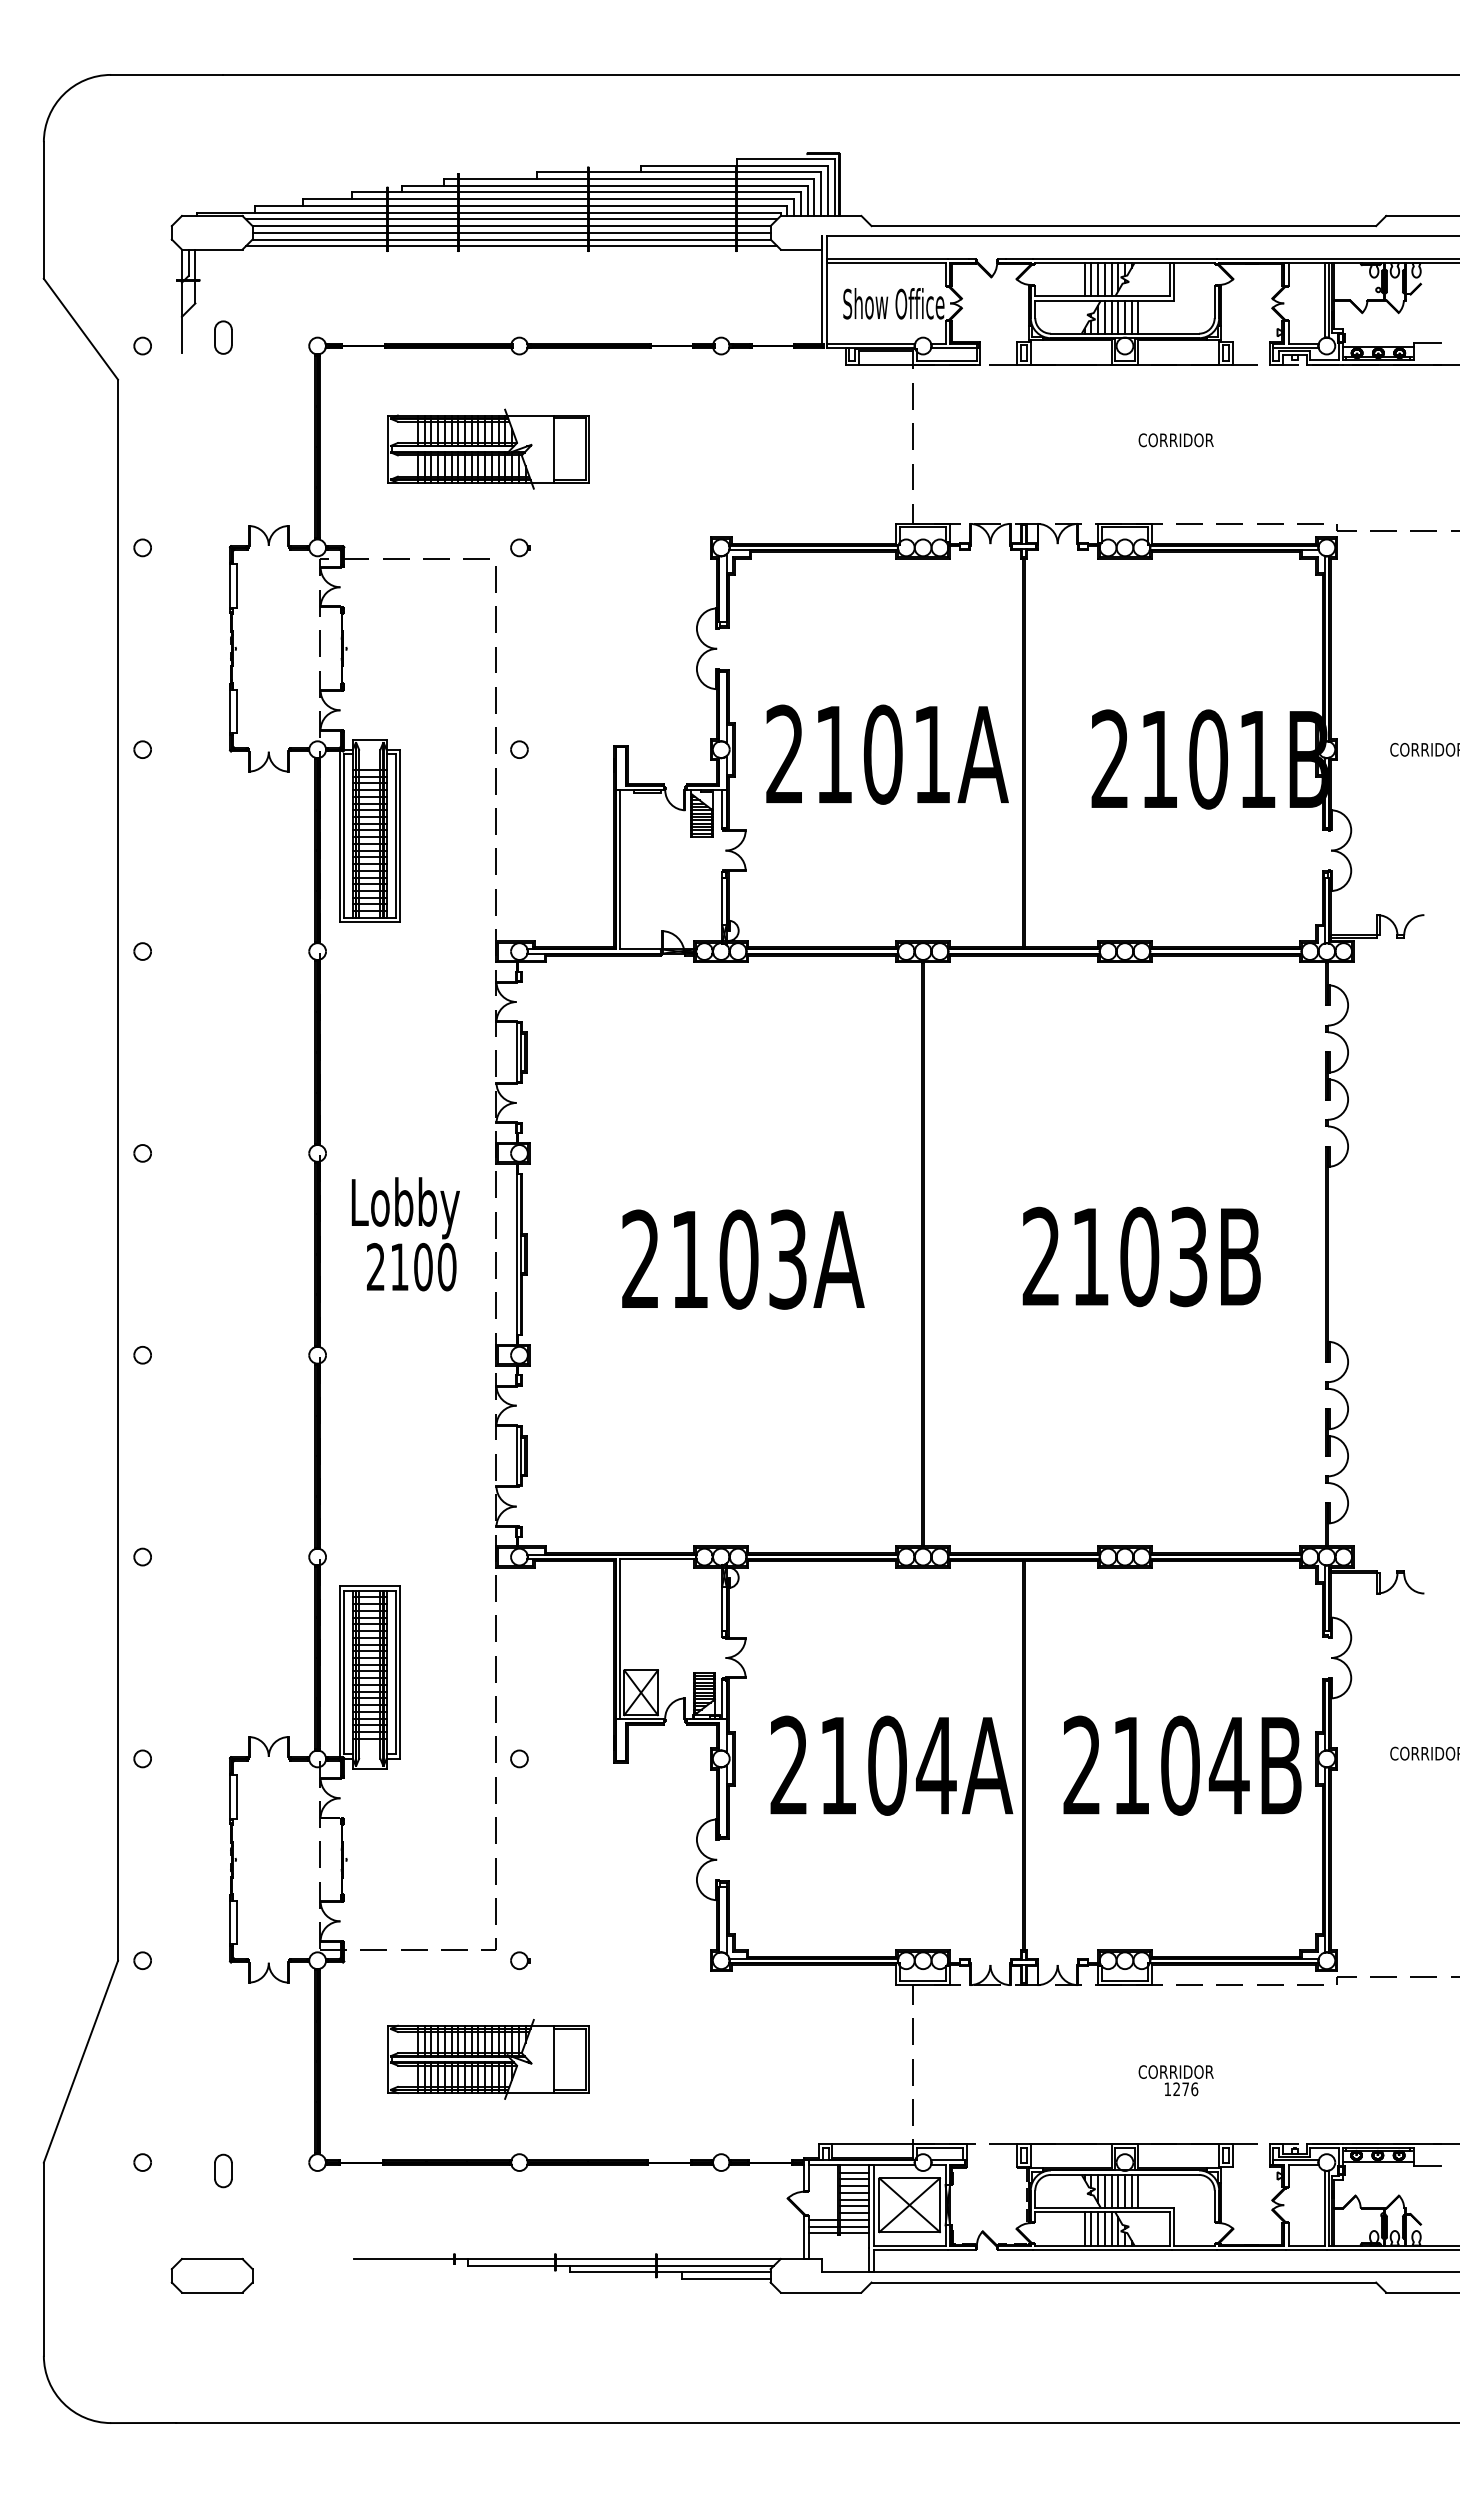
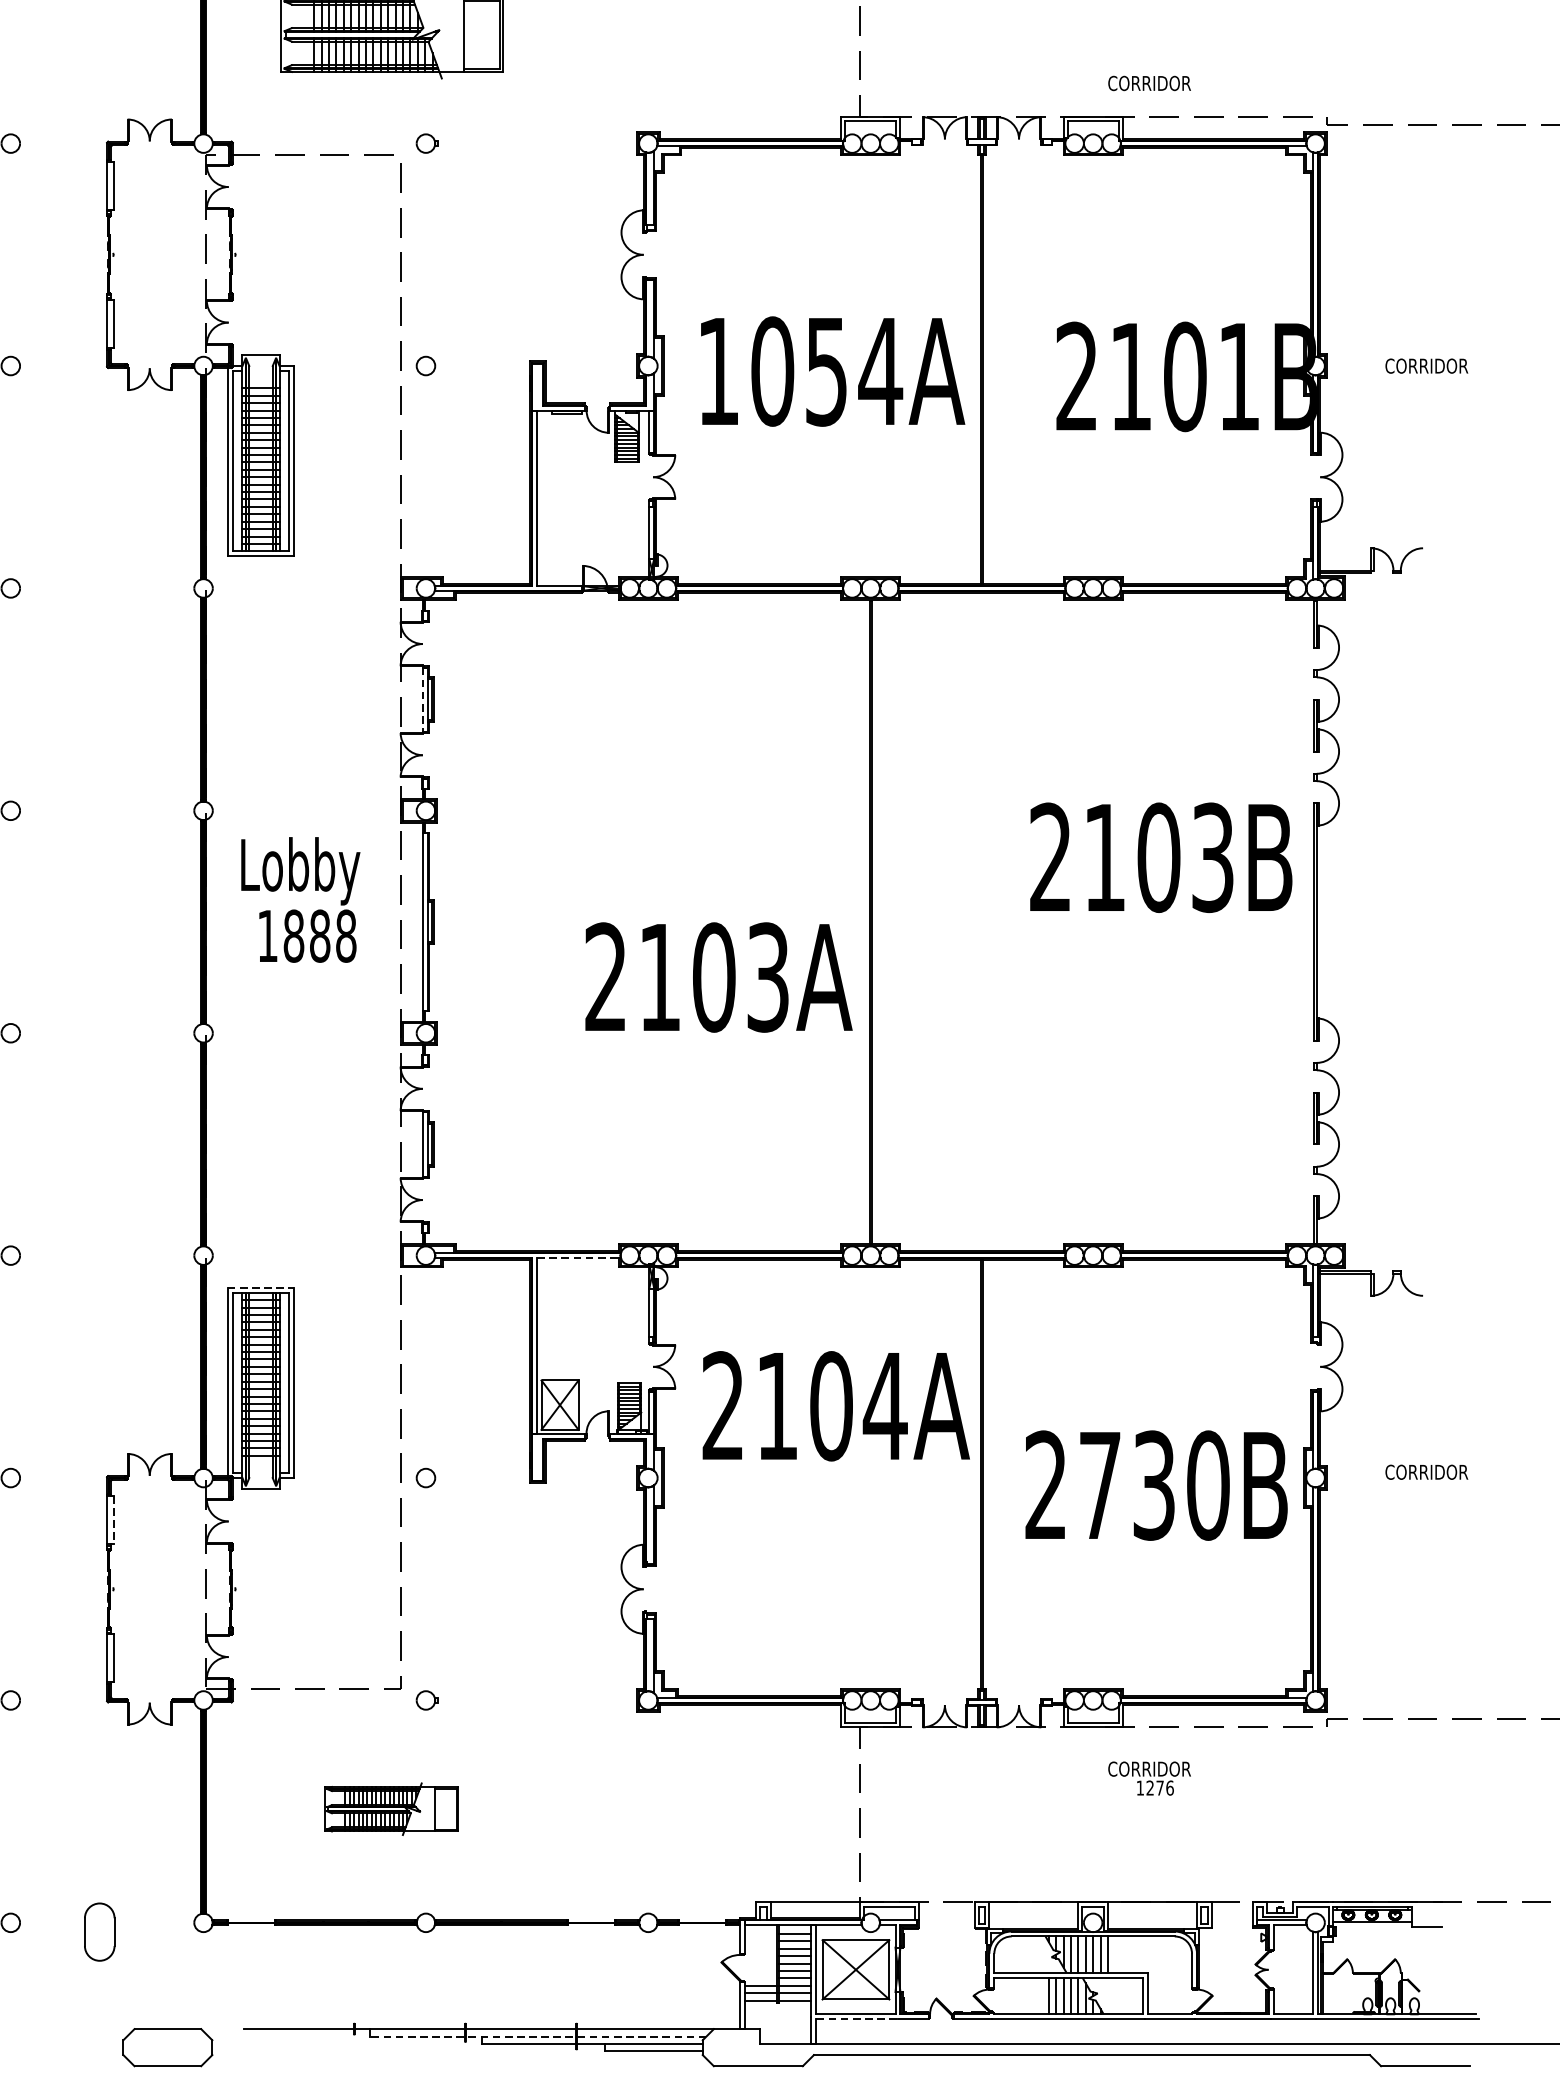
text: (1175, 440) -> (1148, 83), moved
text: (859, 754) -> (800, 371), 2101A -> 1054A
line: (516, 1052) -> (422, 699), solid -> dashed
text: (1141, 1256) -> (1160, 857), moved
text: (743, 1259) -> (719, 977), moved
text: (411, 1267) -> (306, 936), 2100 -> 1888
line: (658, 1559) -> (579, 1258), solid -> dashed
line: (370, 1586) -> (261, 1288), solid -> dashed
text: (891, 1765) -> (835, 1405), moved
text: (1181, 1765) -> (1155, 1485), 2104B -> 2730B
line: (236, 1797) -> (114, 1520), solid -> dashed
part: (488, 2059) -> (391, 1809), size x0.6
text: (1175, 2080) -> (1148, 1778), moved
part: (223, 2170) -> (99, 1931), size x1.6
line: (911, 2250) -> (857, 2019), solid -> dashed
line: (621, 2265) -> (538, 2036), solid -> dashed
part: (211, 2275) -> (167, 2047), moved

